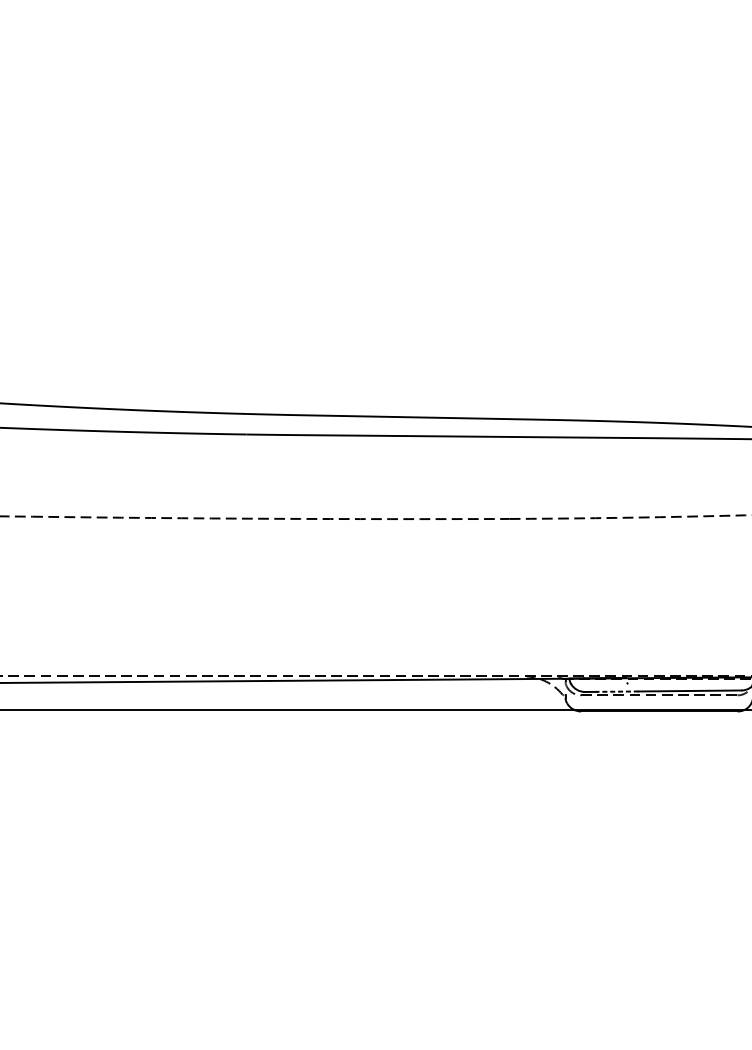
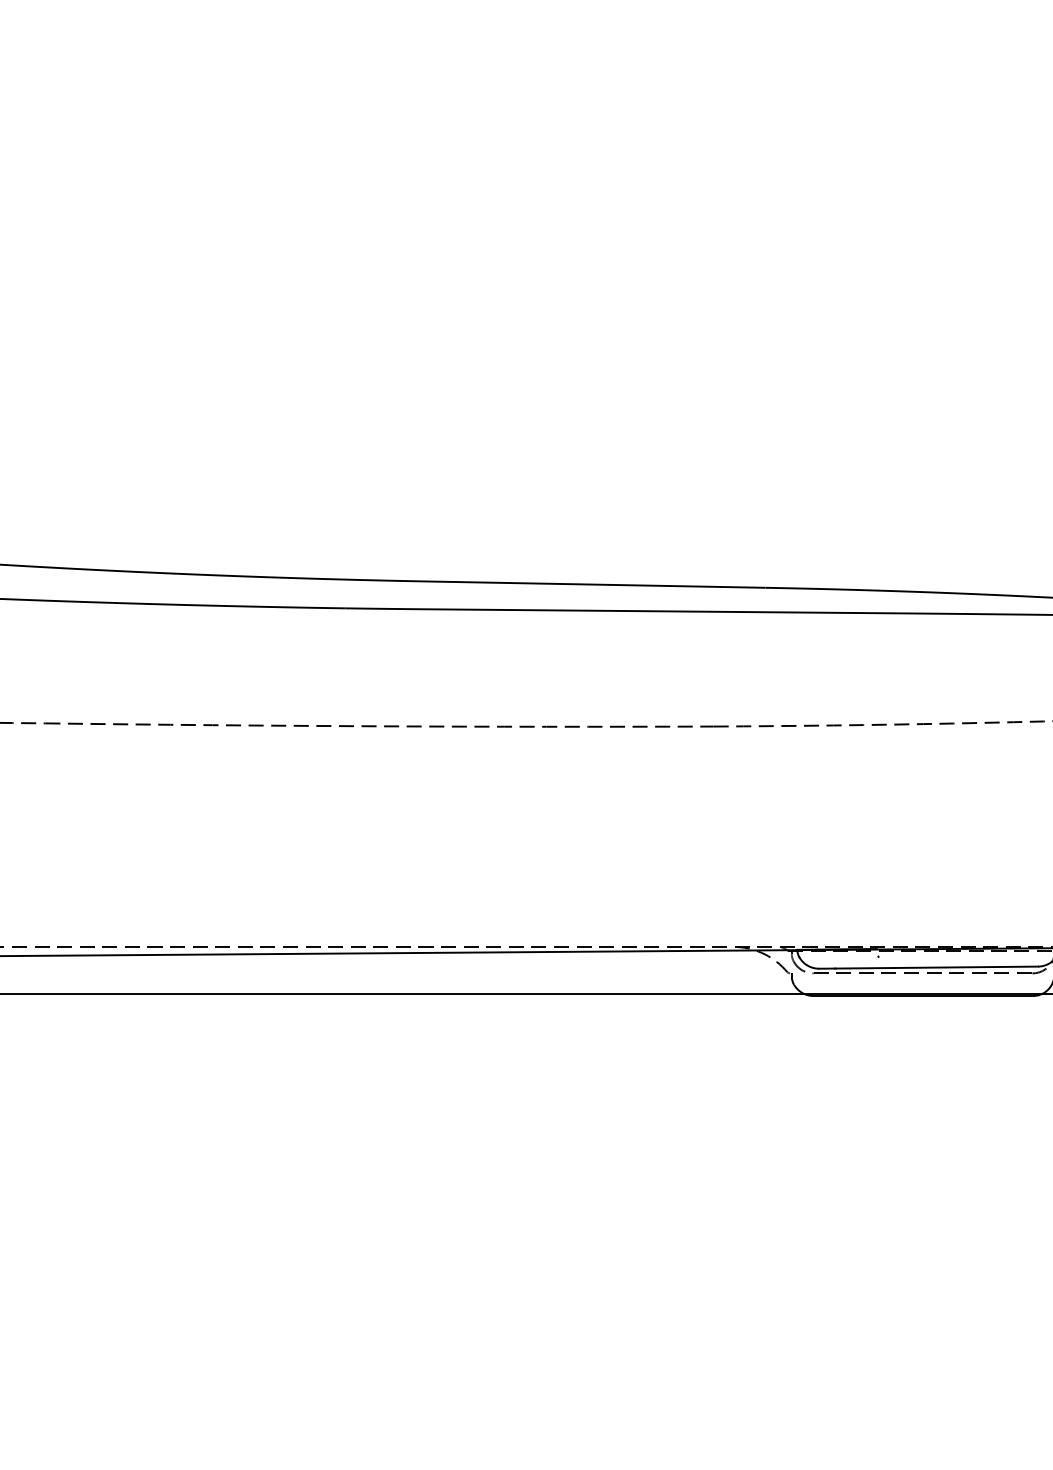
line: (617, 691) -> (864, 968), dashed -> solid

